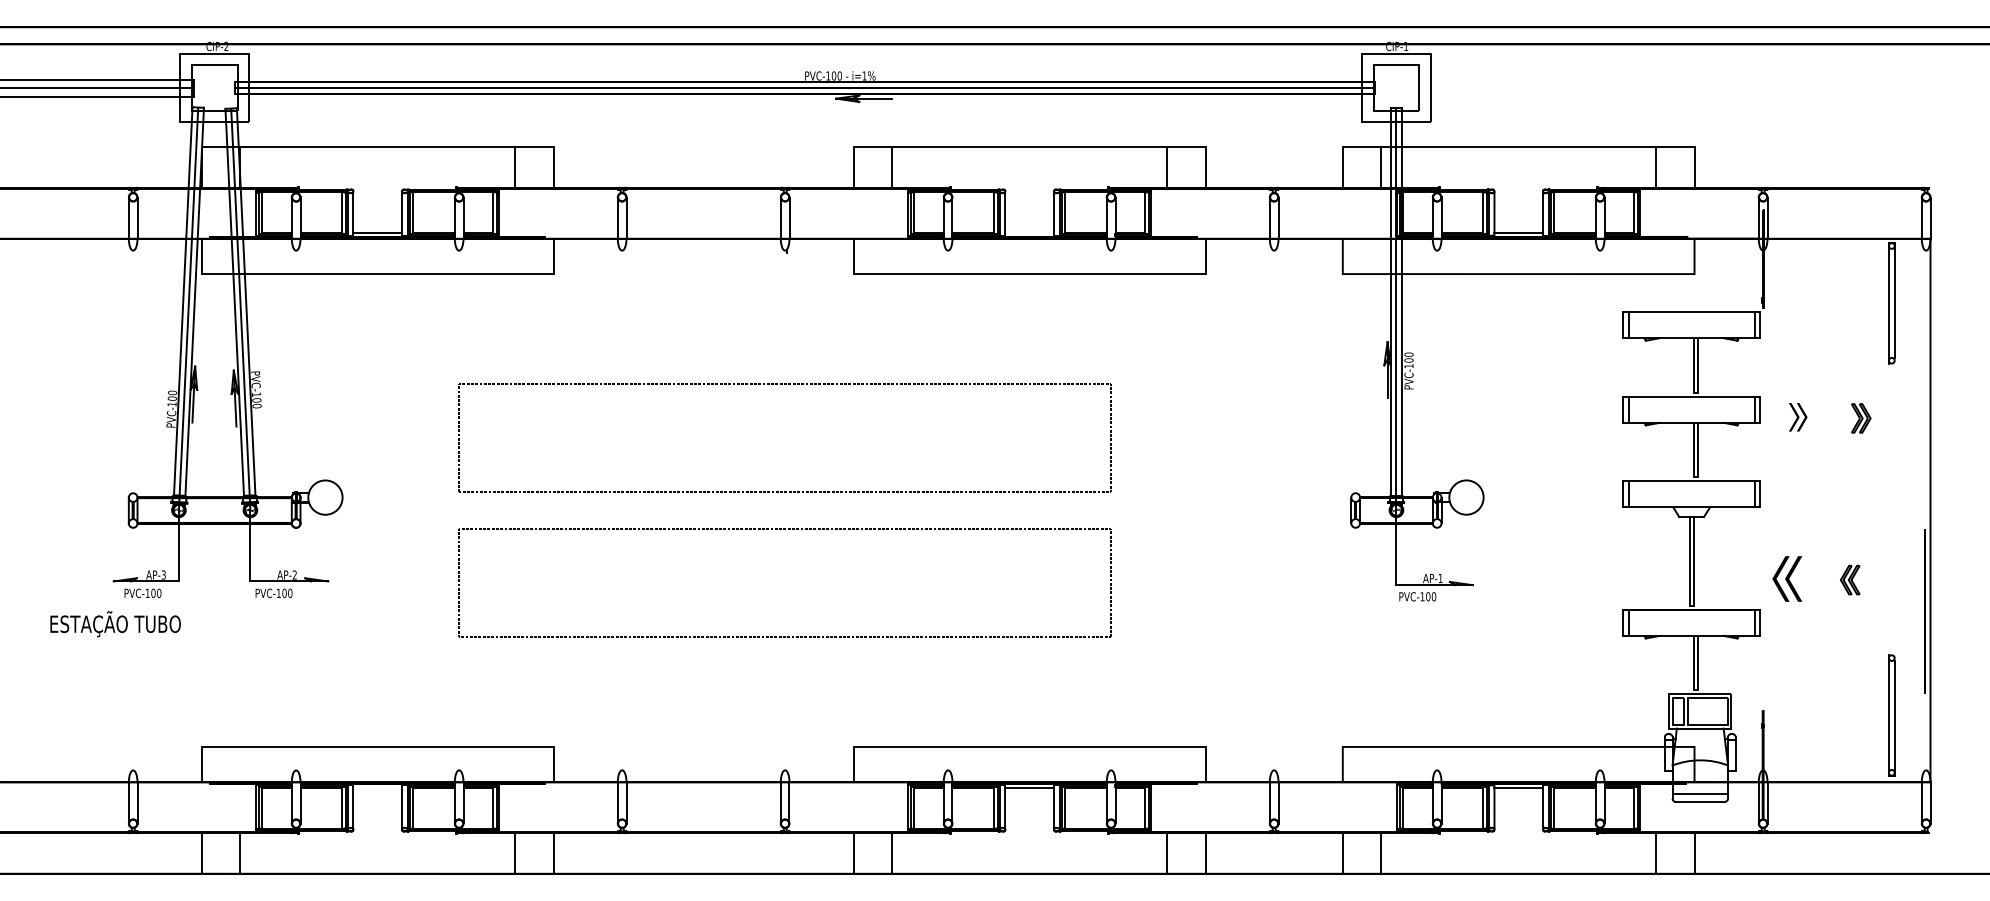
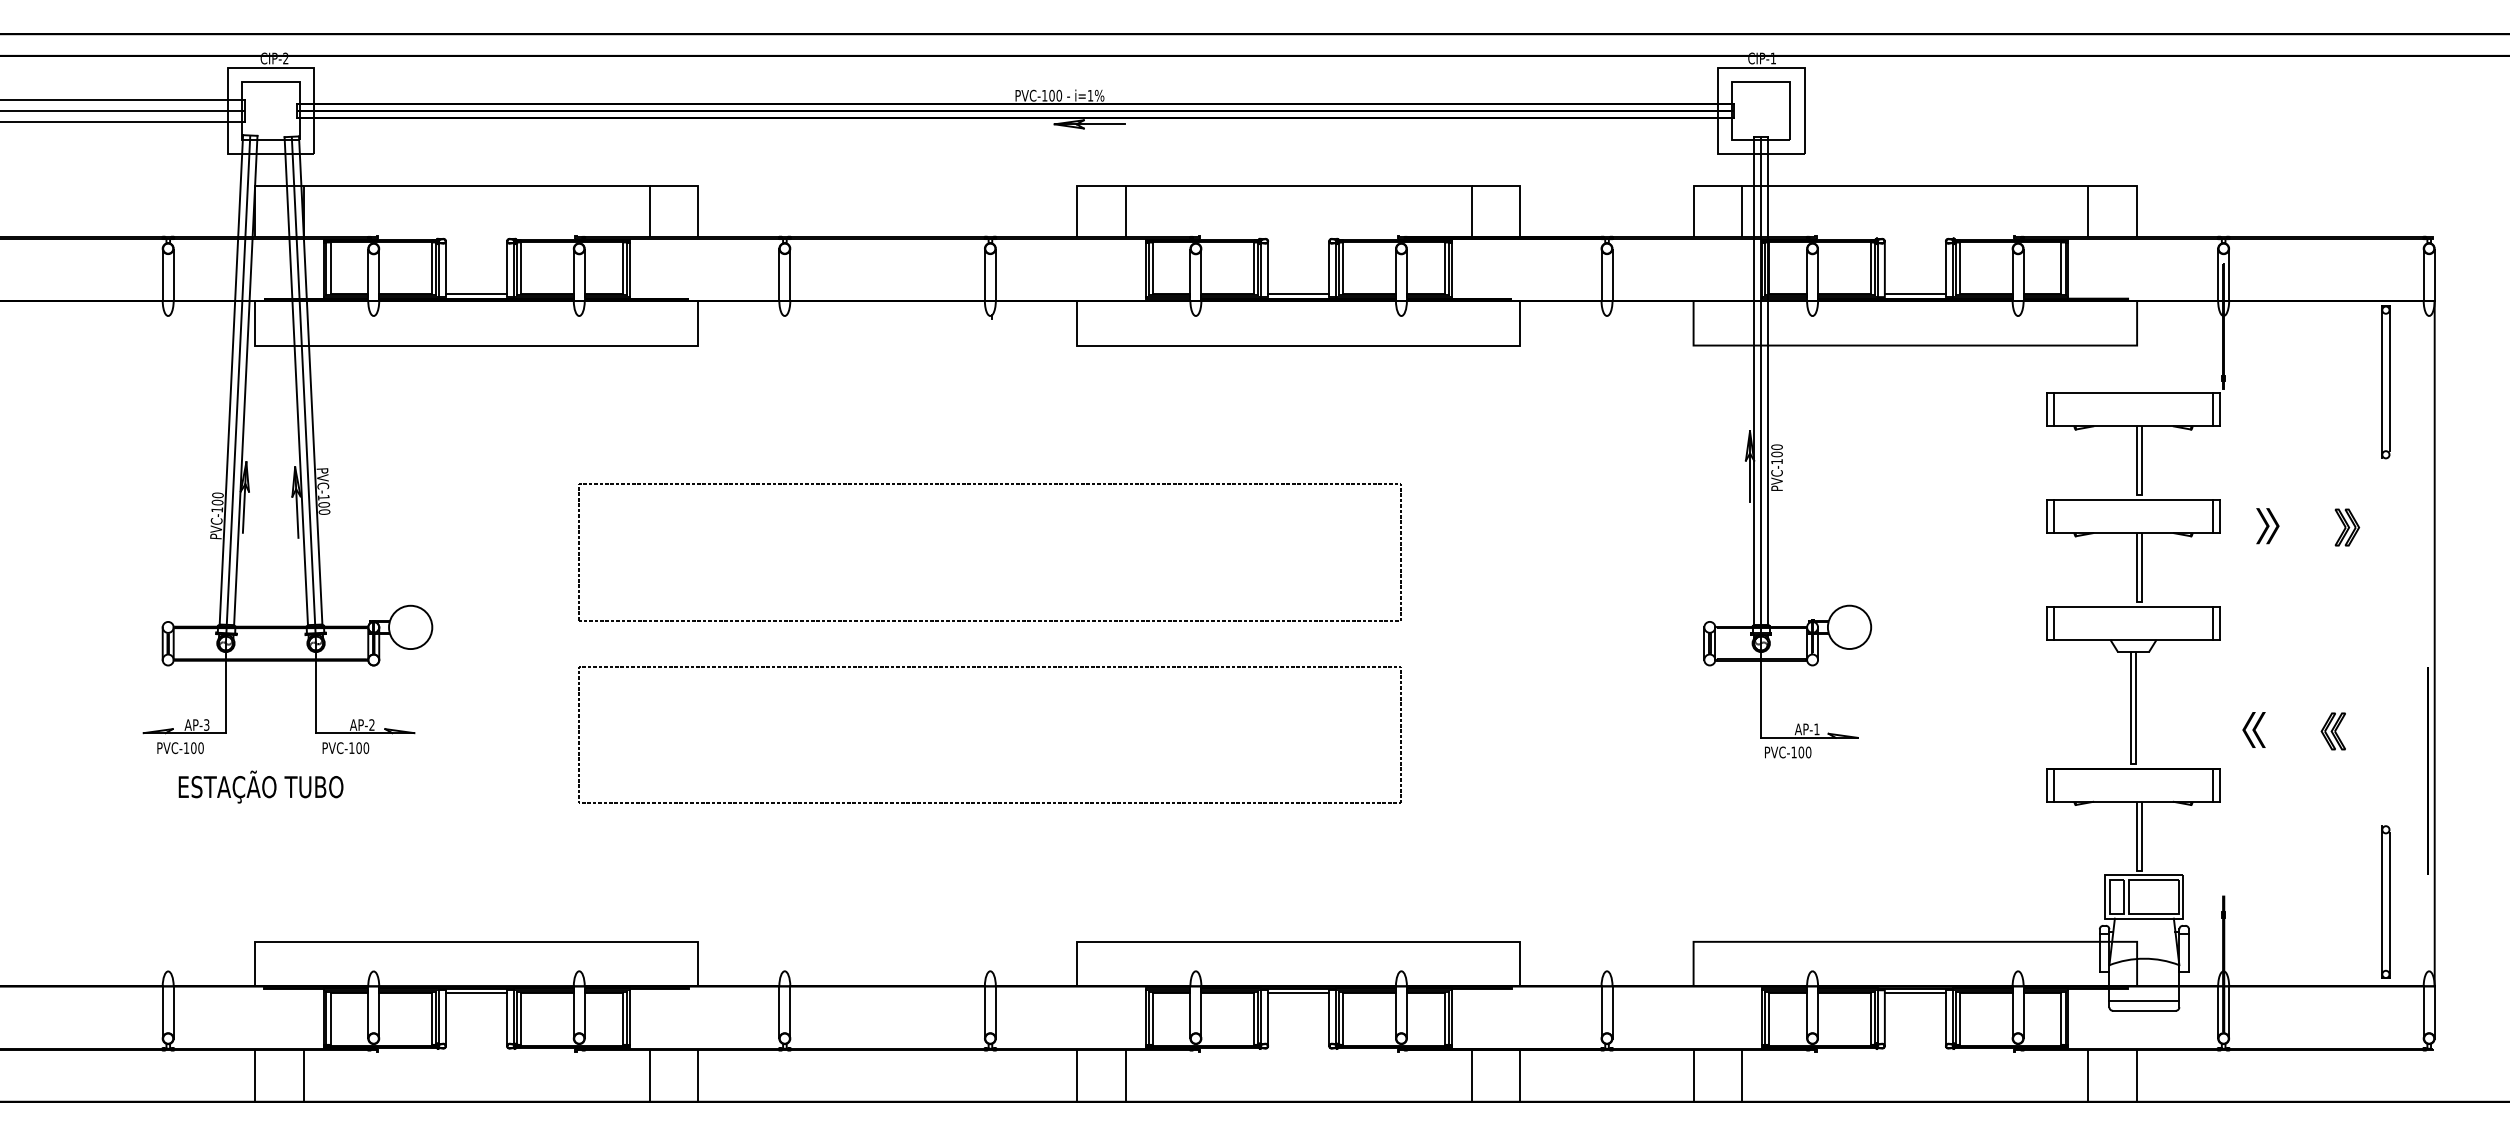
line: (1029, 233) -> (1298, 294), added
part: (1786, 578) -> (2253, 729), size x0.62
text: (115, 623) -> (260, 786), moved
line: (377, 787) -> (476, 993), added

